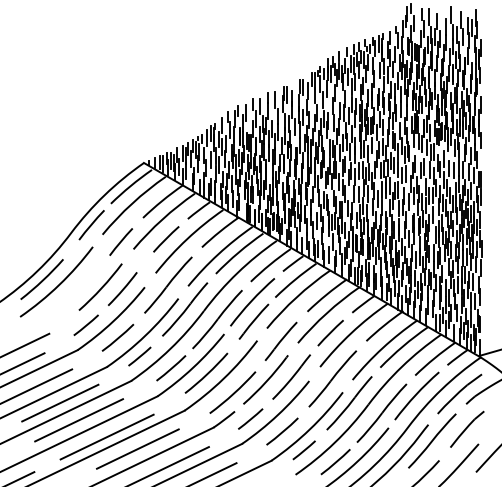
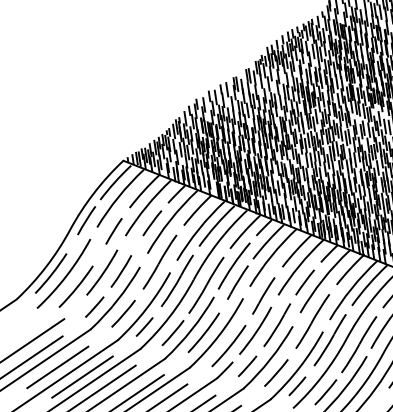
arc: (69, 298) -> (76, 286), added

